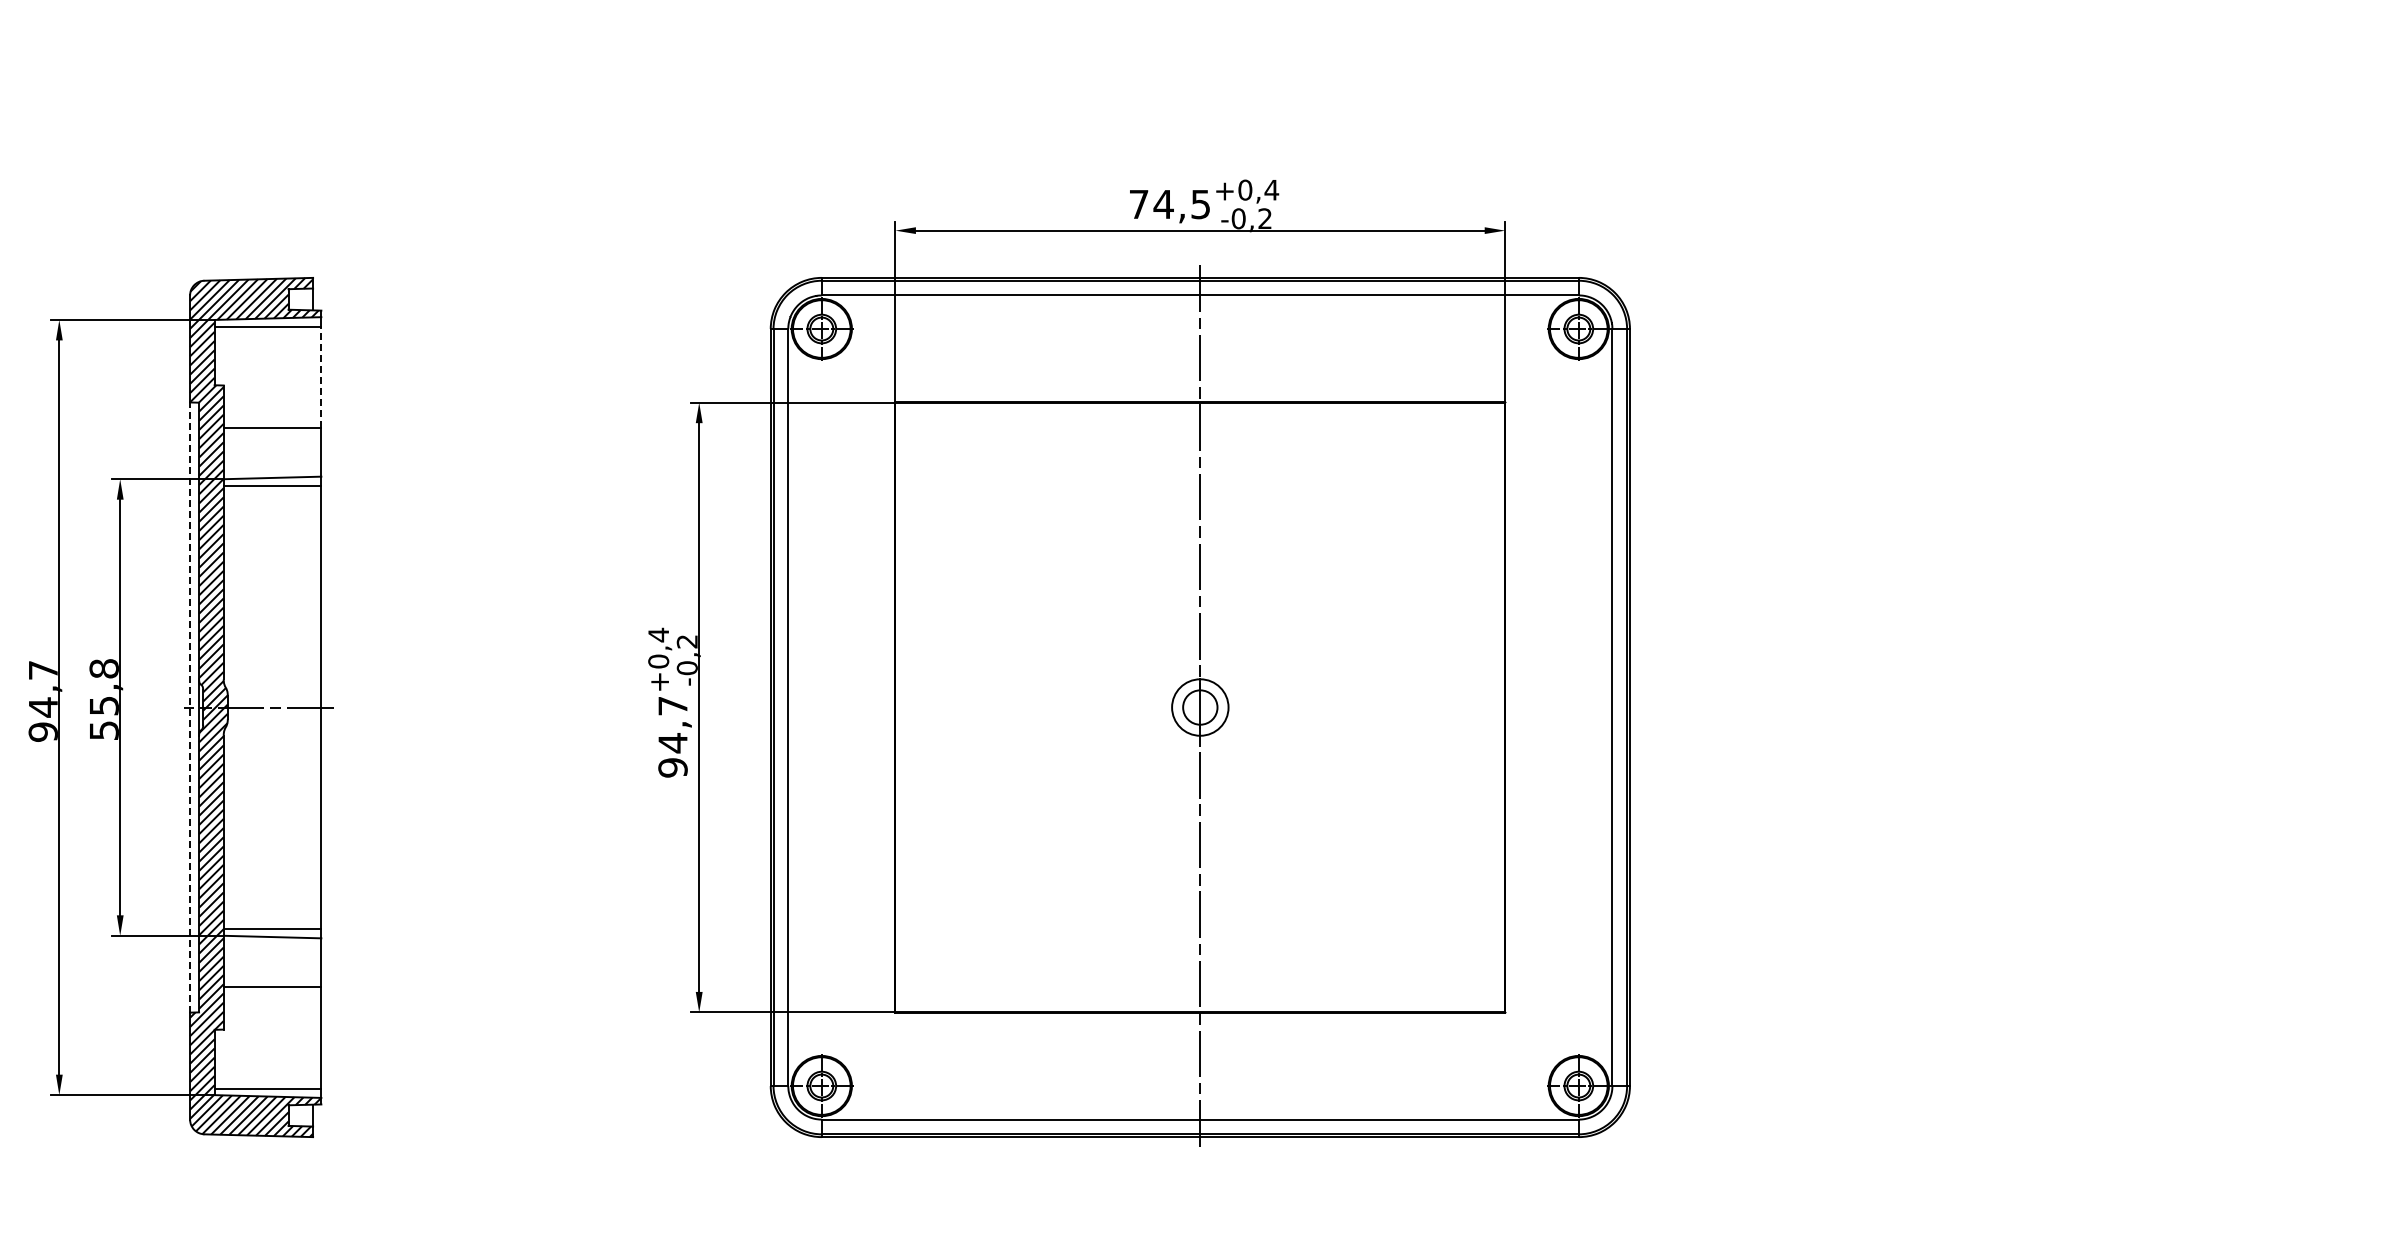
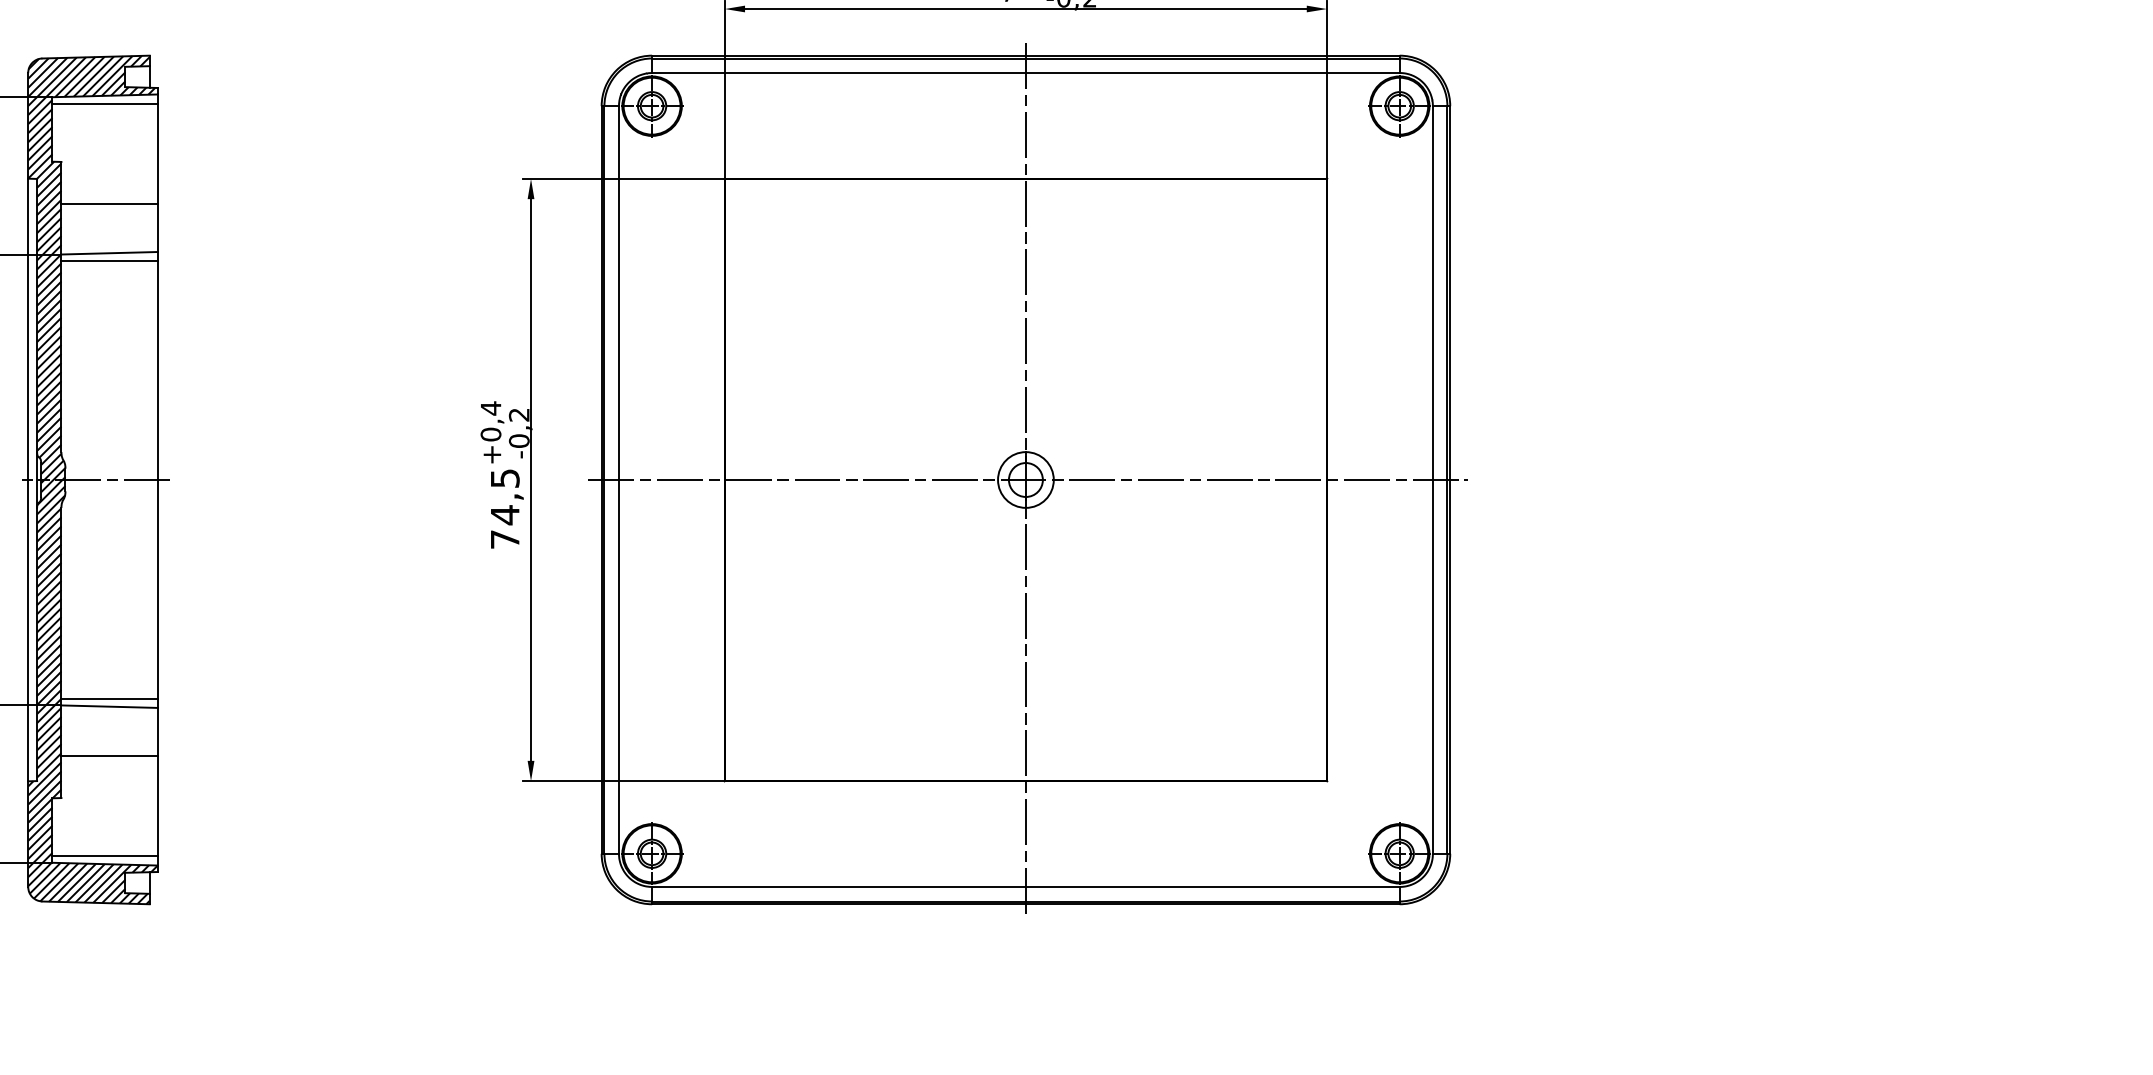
line: (321, 377) -> (157, 154), dashed -> solid
line: (190, 707) -> (28, 479), dashed -> solid
line: (1202, 707) -> (1028, 479), added
text: (672, 737) -> (504, 509), 94,7 -> 74,5

